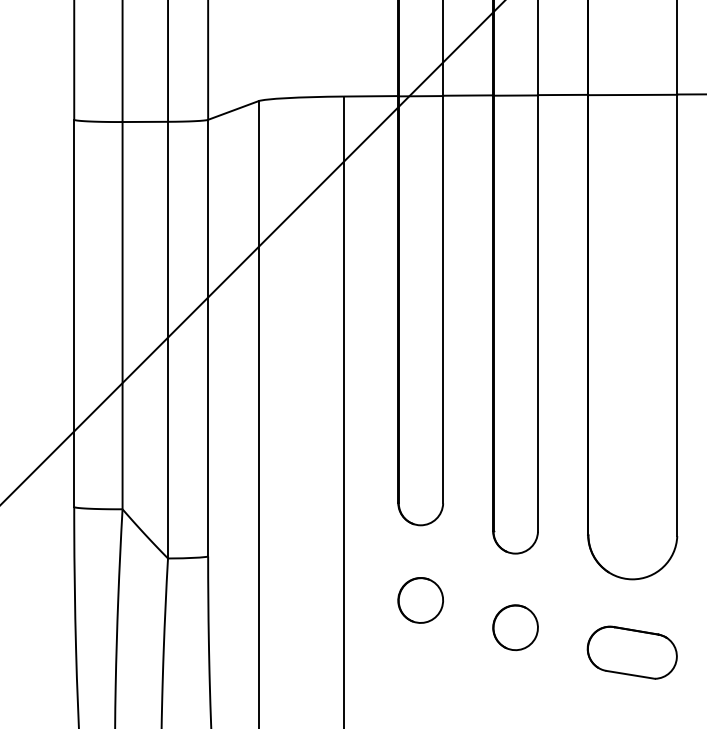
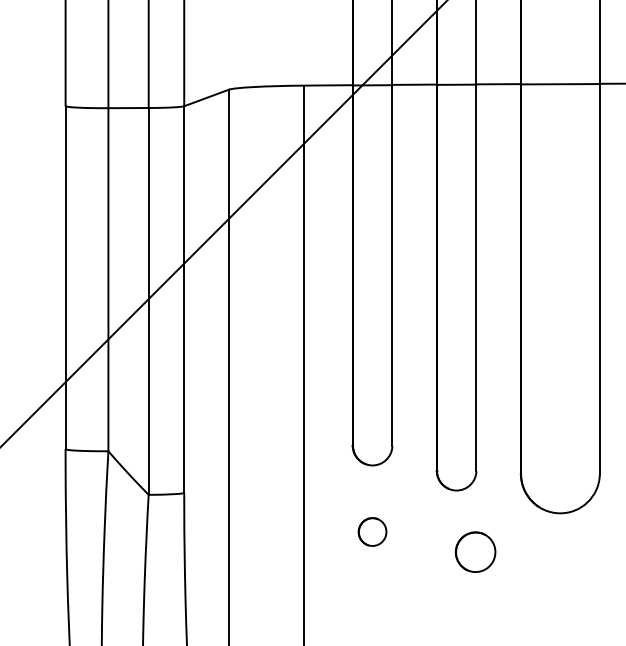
part: (420, 599) -> (372, 531), size x0.7
part: (515, 626) -> (475, 551), moved
part: (631, 652) -> (559, 578), removed

